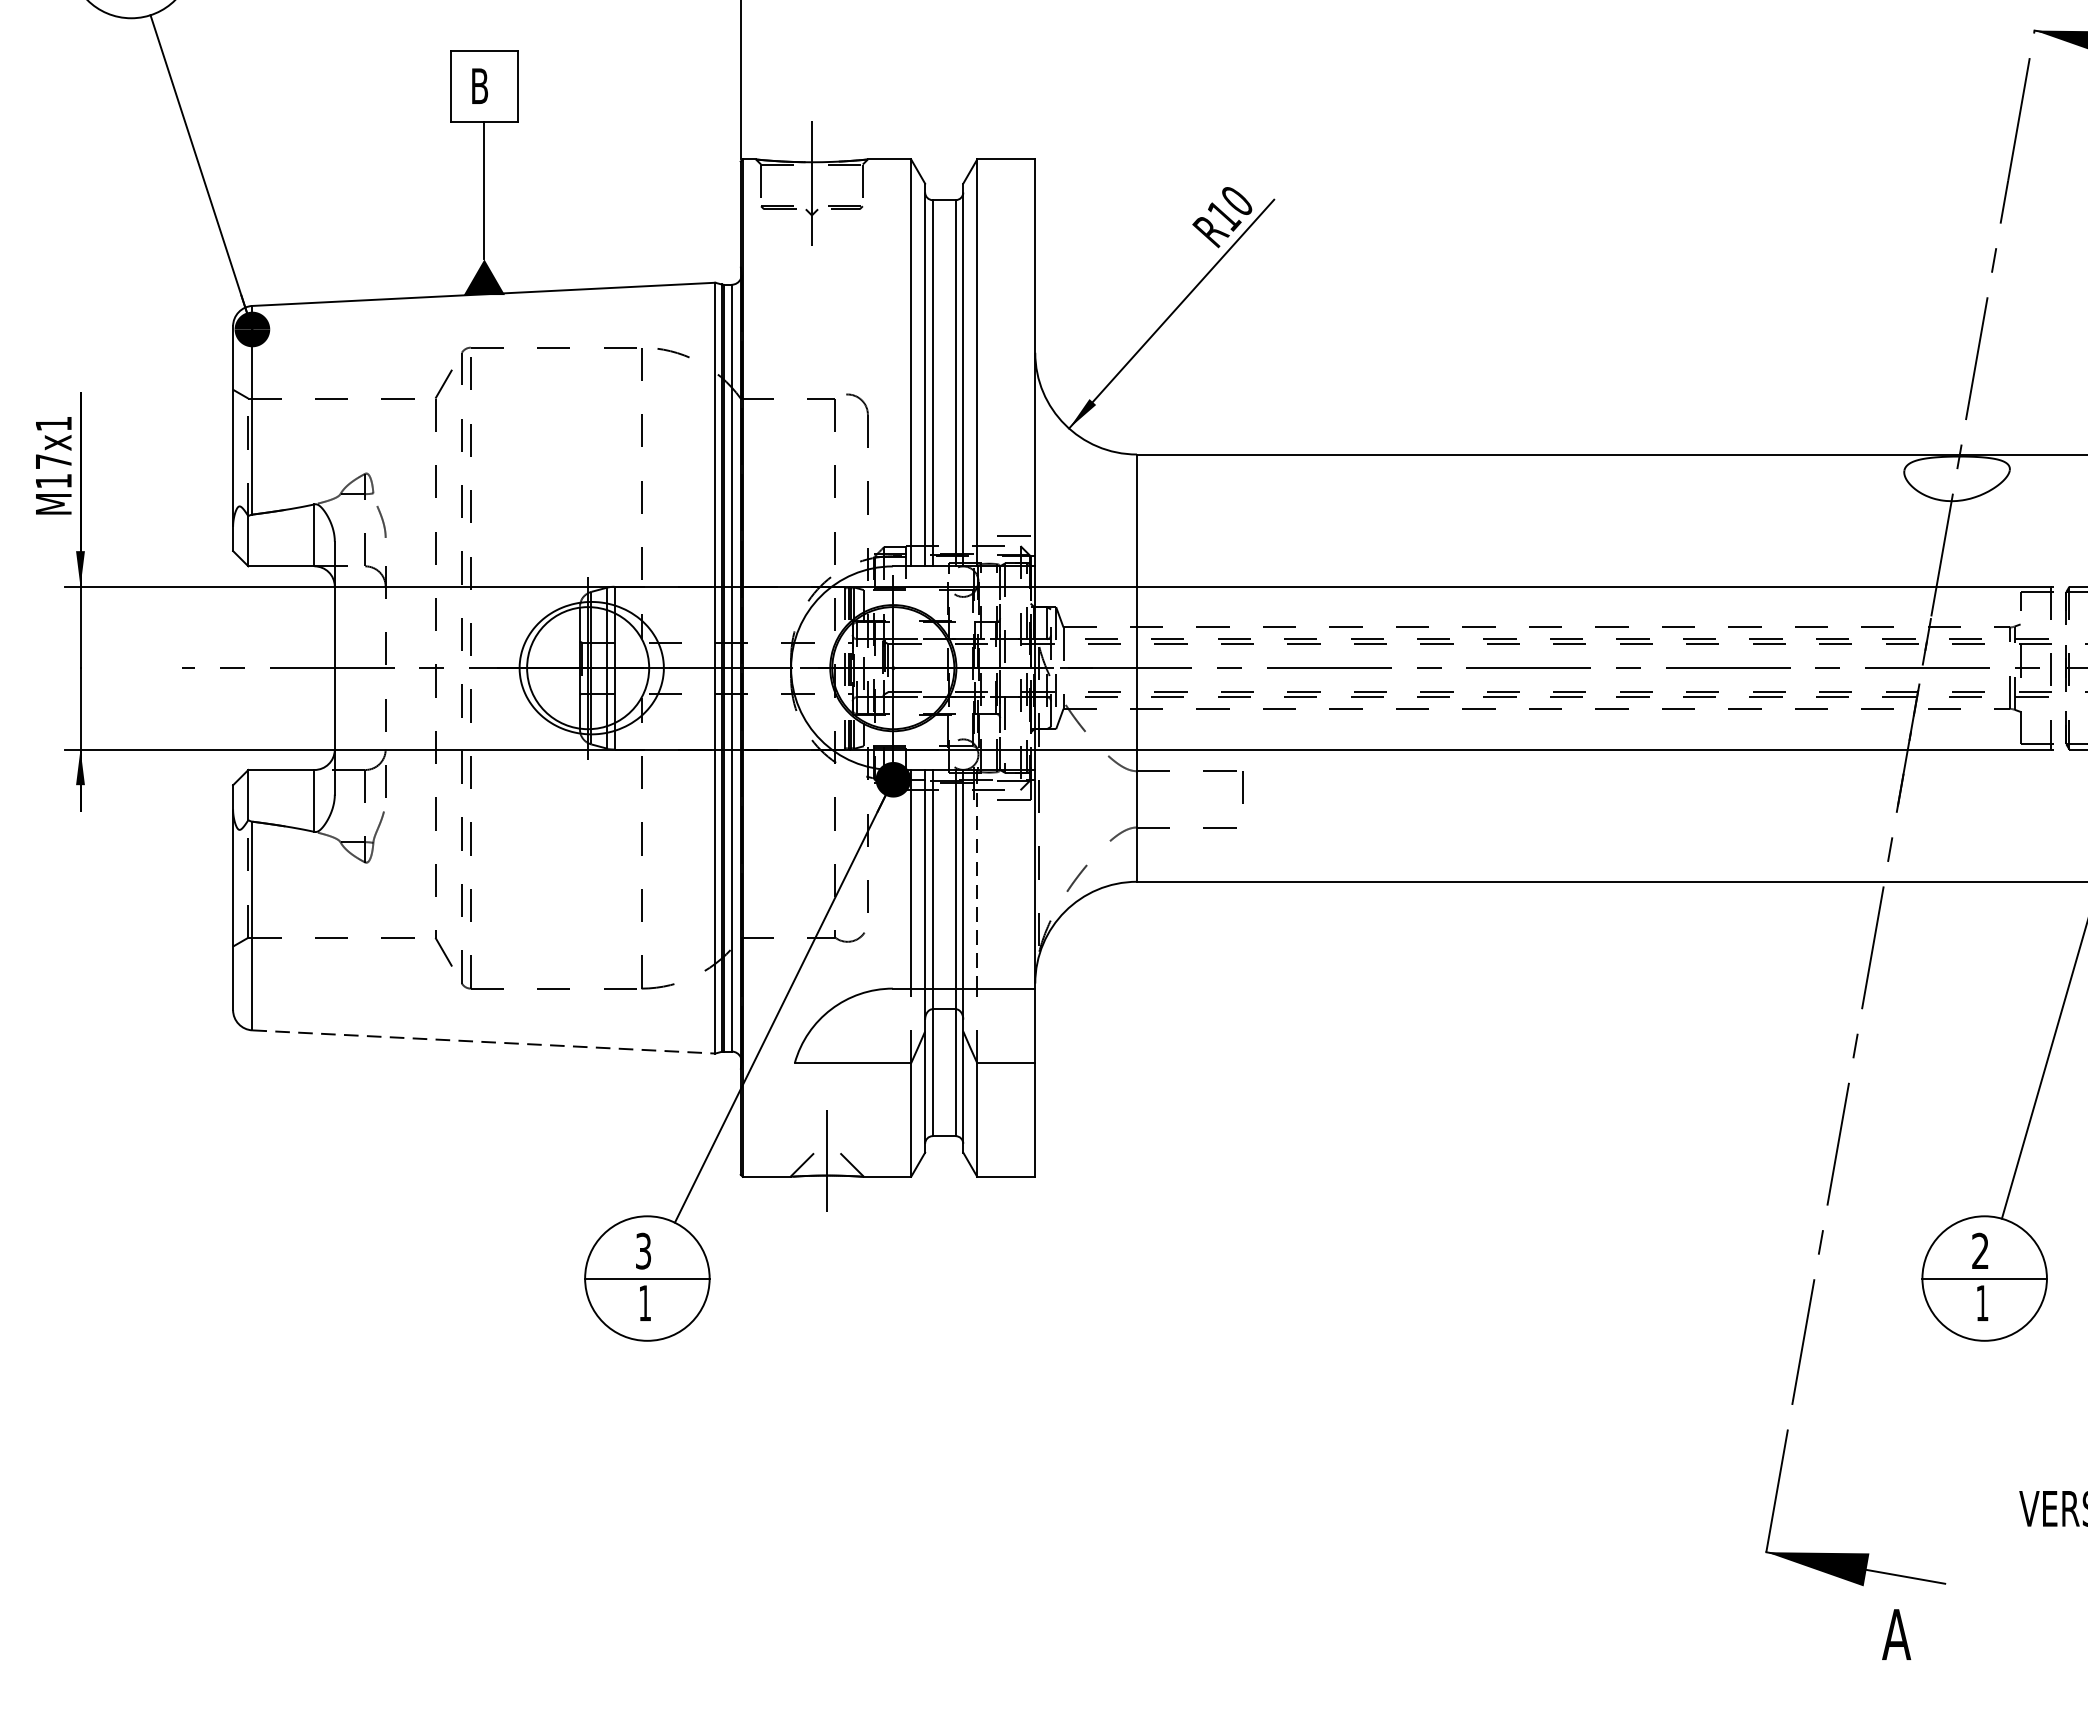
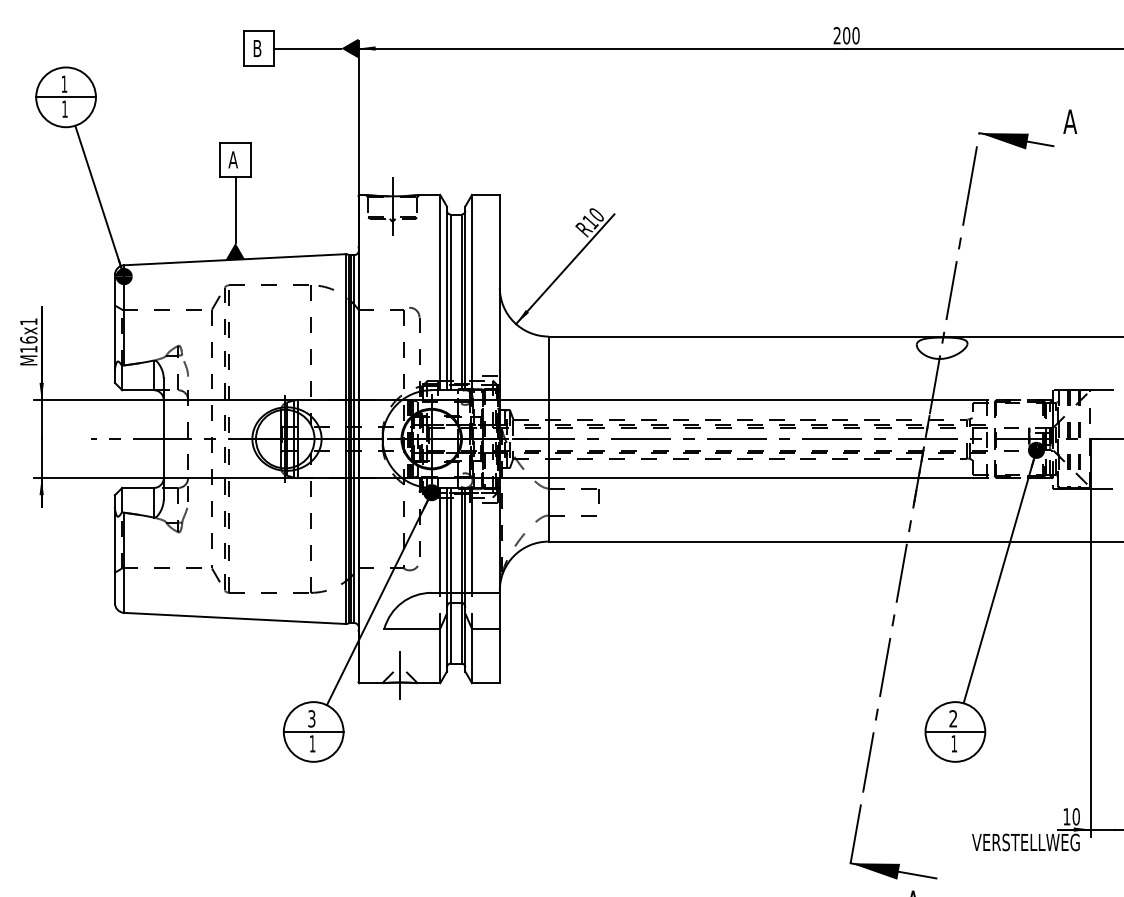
text: (478, 85) -> (232, 159), B -> A
text: (53, 460) -> (28, 339), M17x1 -> M16x1
line: (976, 879) -> (471, 540), dashed -> solid
line: (484, 1042) -> (235, 618), dashed -> solid

